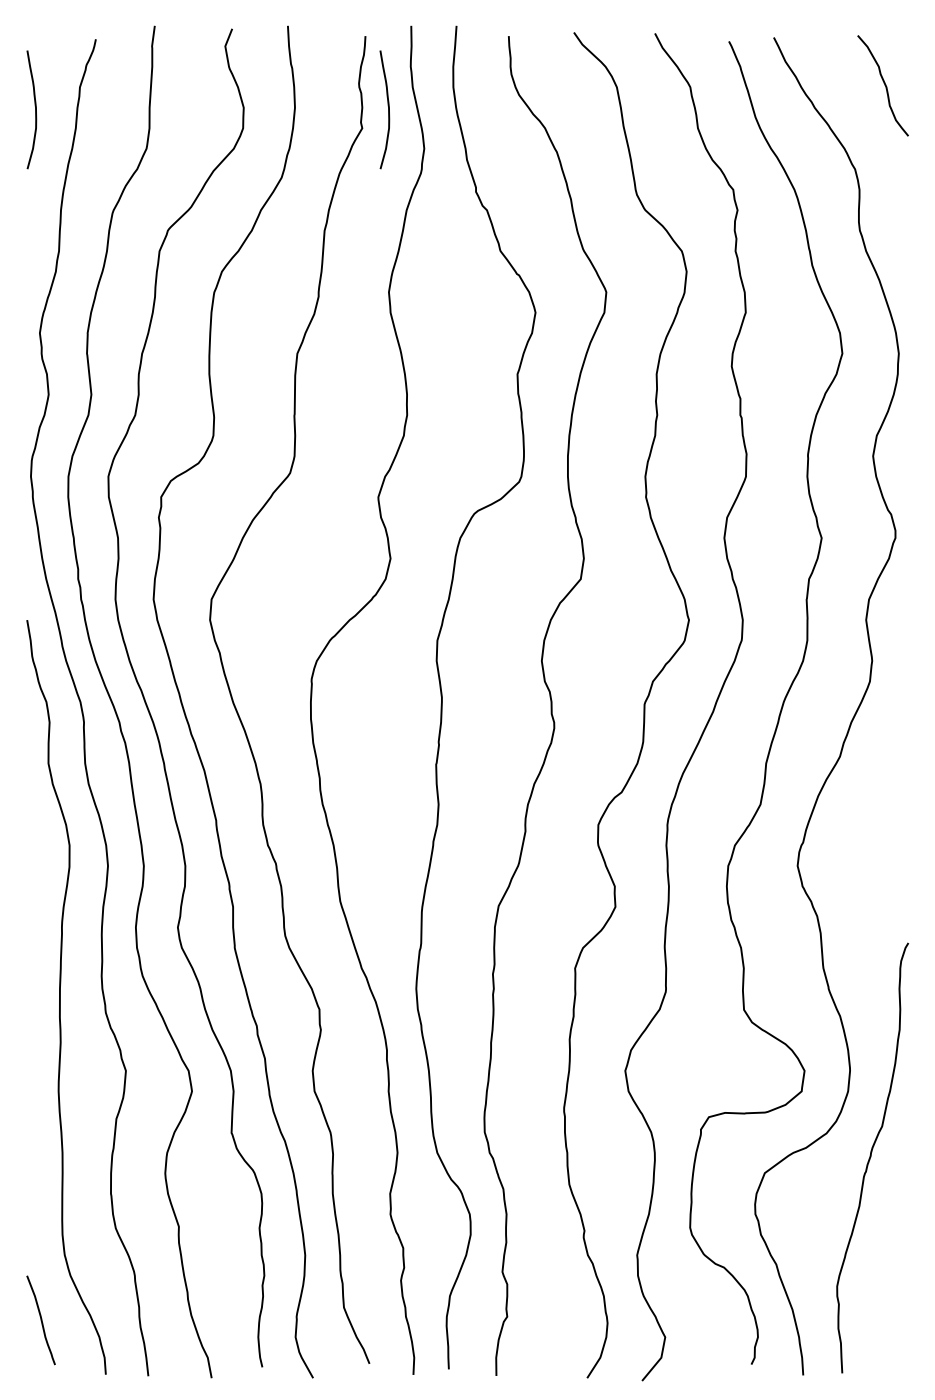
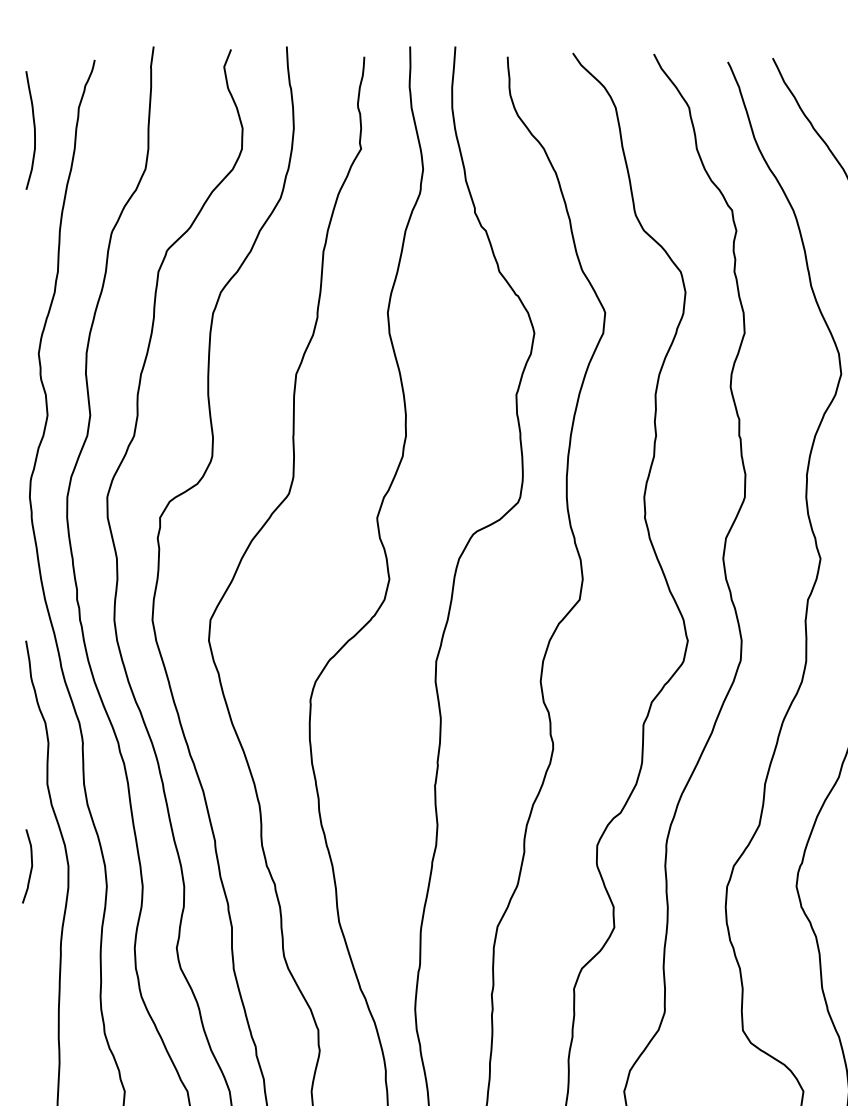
curve: (388, 109) -> (387, 130), removed
curve: (32, 845) -> (31, 866), added

